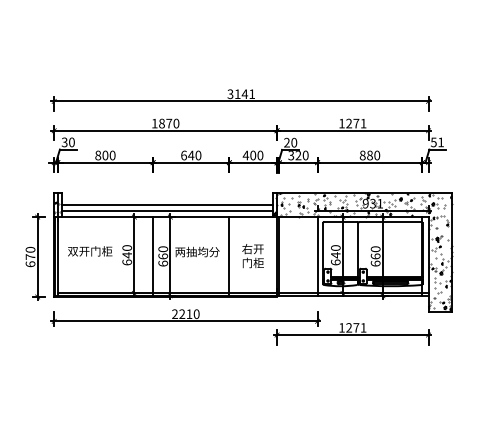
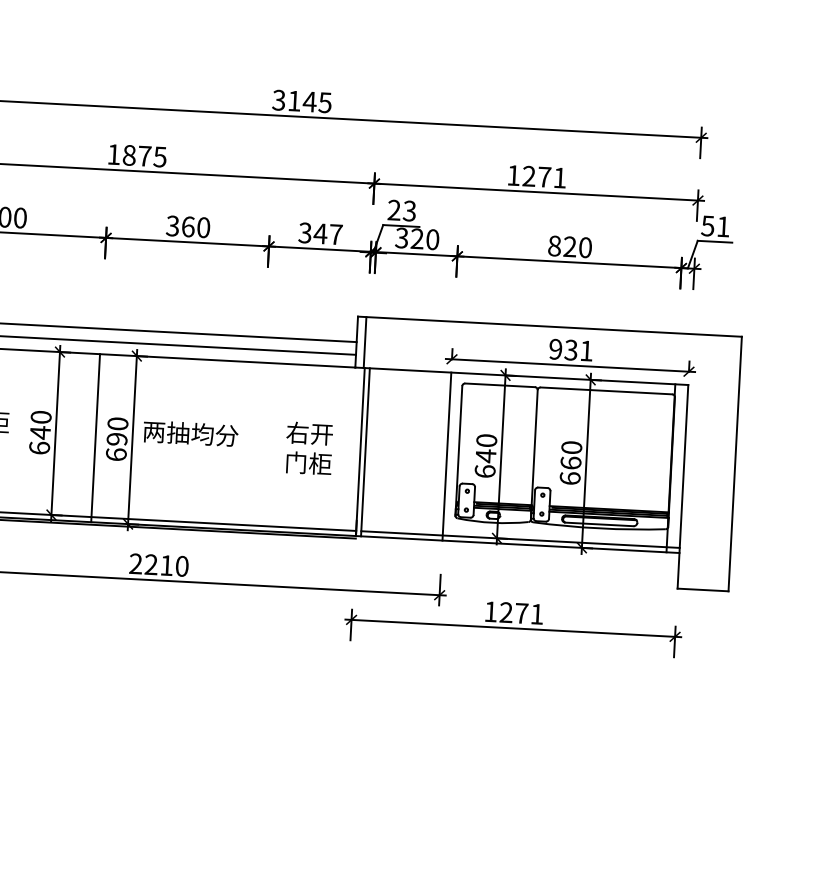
text: (252, 94) -> (325, 103), 3141 -> 3145
text: (176, 123) -> (160, 156), 1870 -> 1875
text: (294, 142) -> (410, 210), 20 -> 23
text: (187, 155) -> (180, 226), 640 -> 360
text: (252, 155) -> (319, 233), 400 -> 347
text: (369, 155) -> (569, 246), 880 -> 820
hatch: (362, 252) -> (543, 453), removed
text: (163, 256) -> (117, 439), 660 -> 690
line: (229, 256) -> (258, 446), removed

